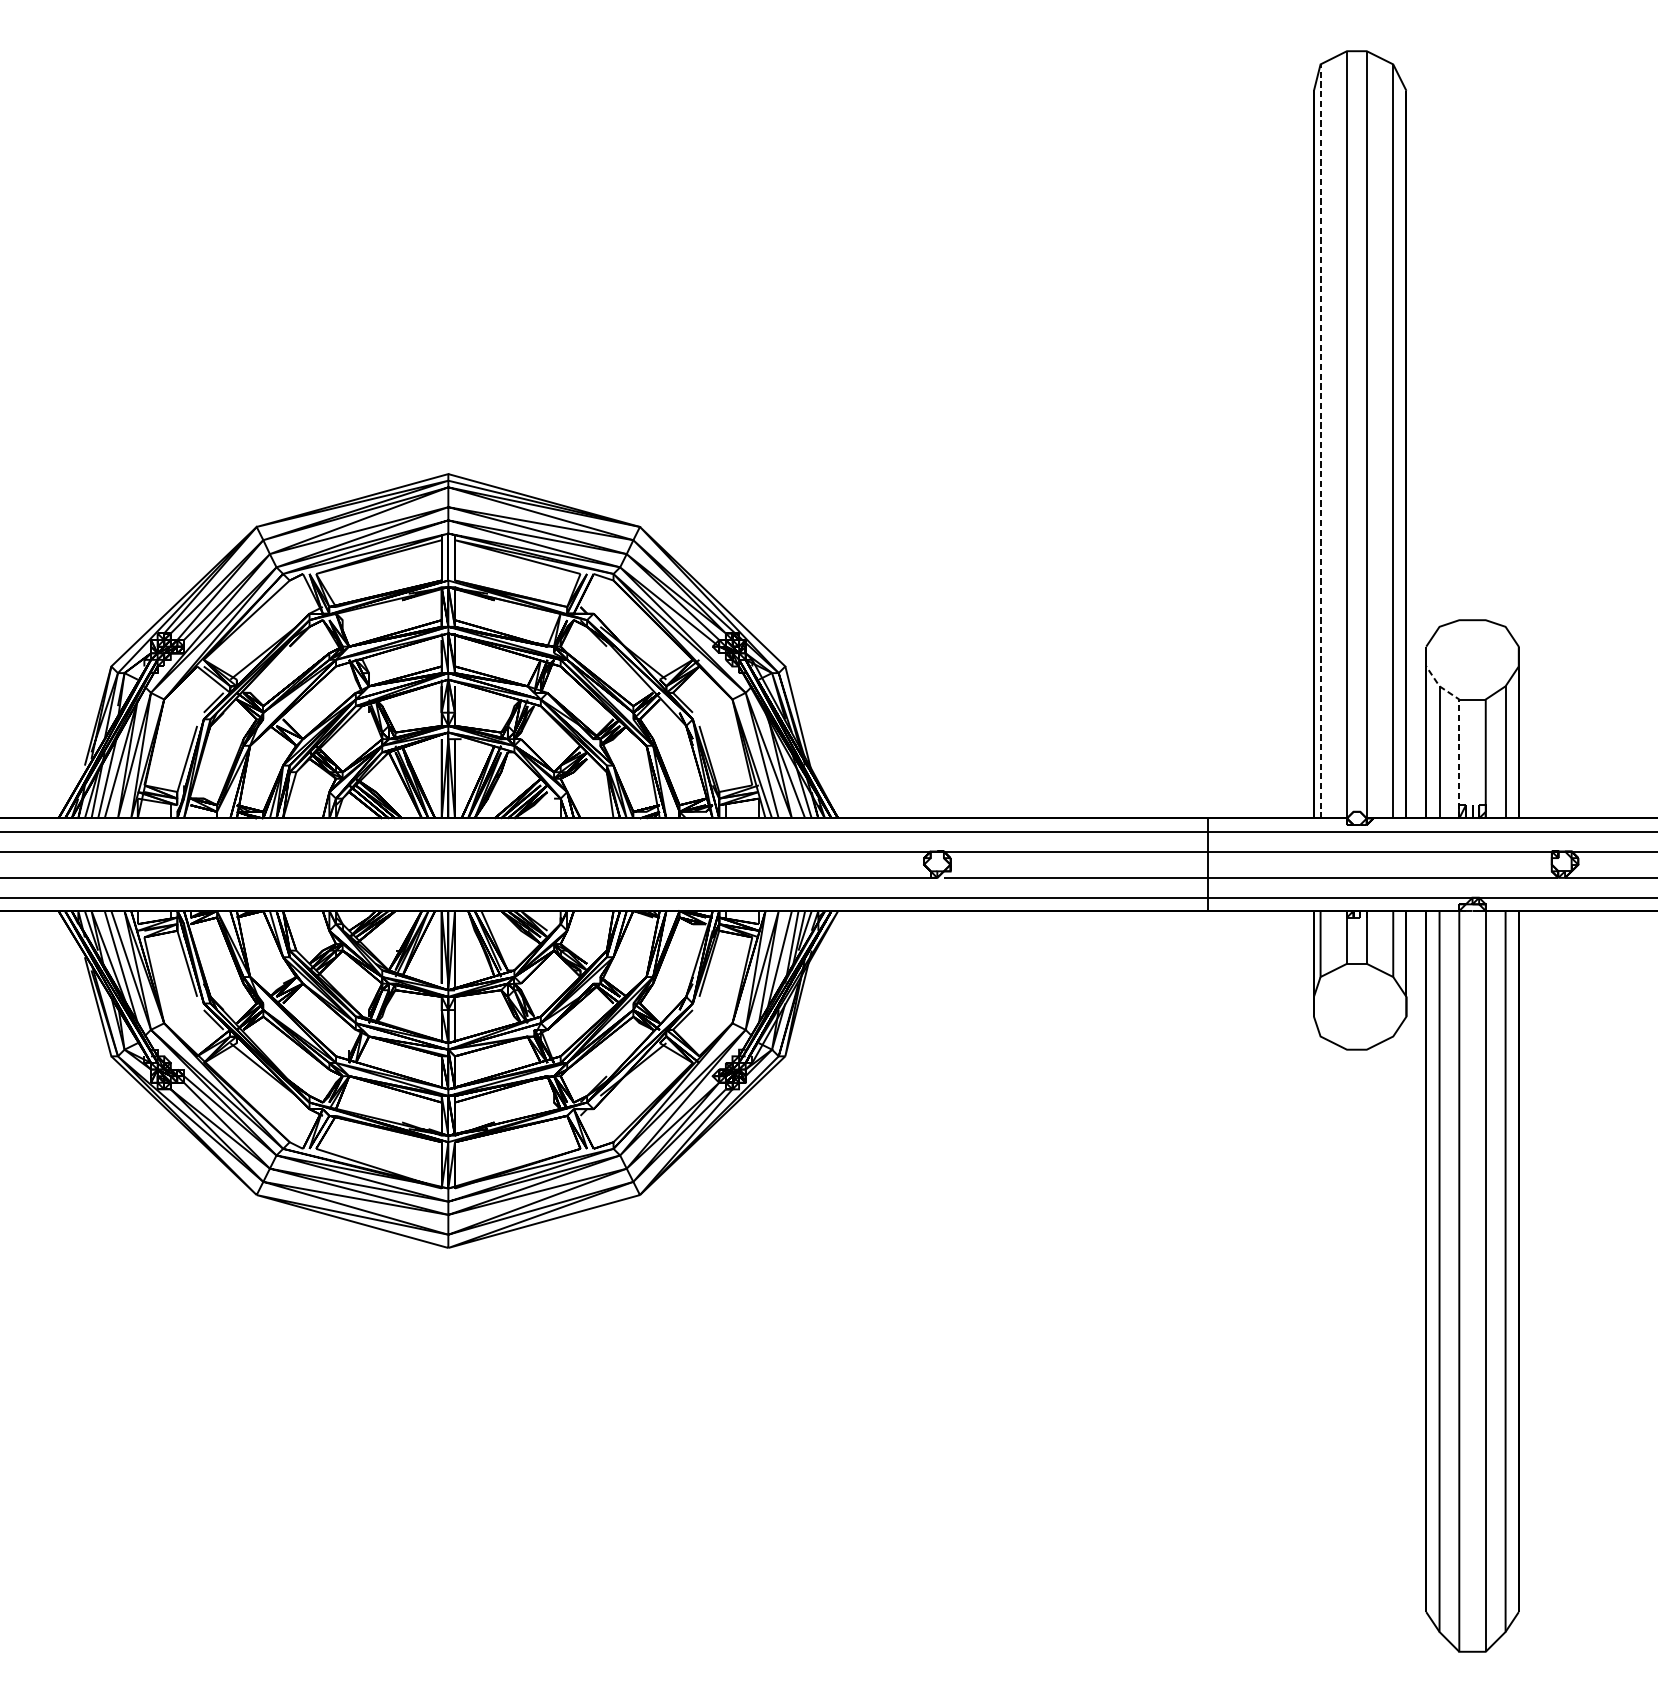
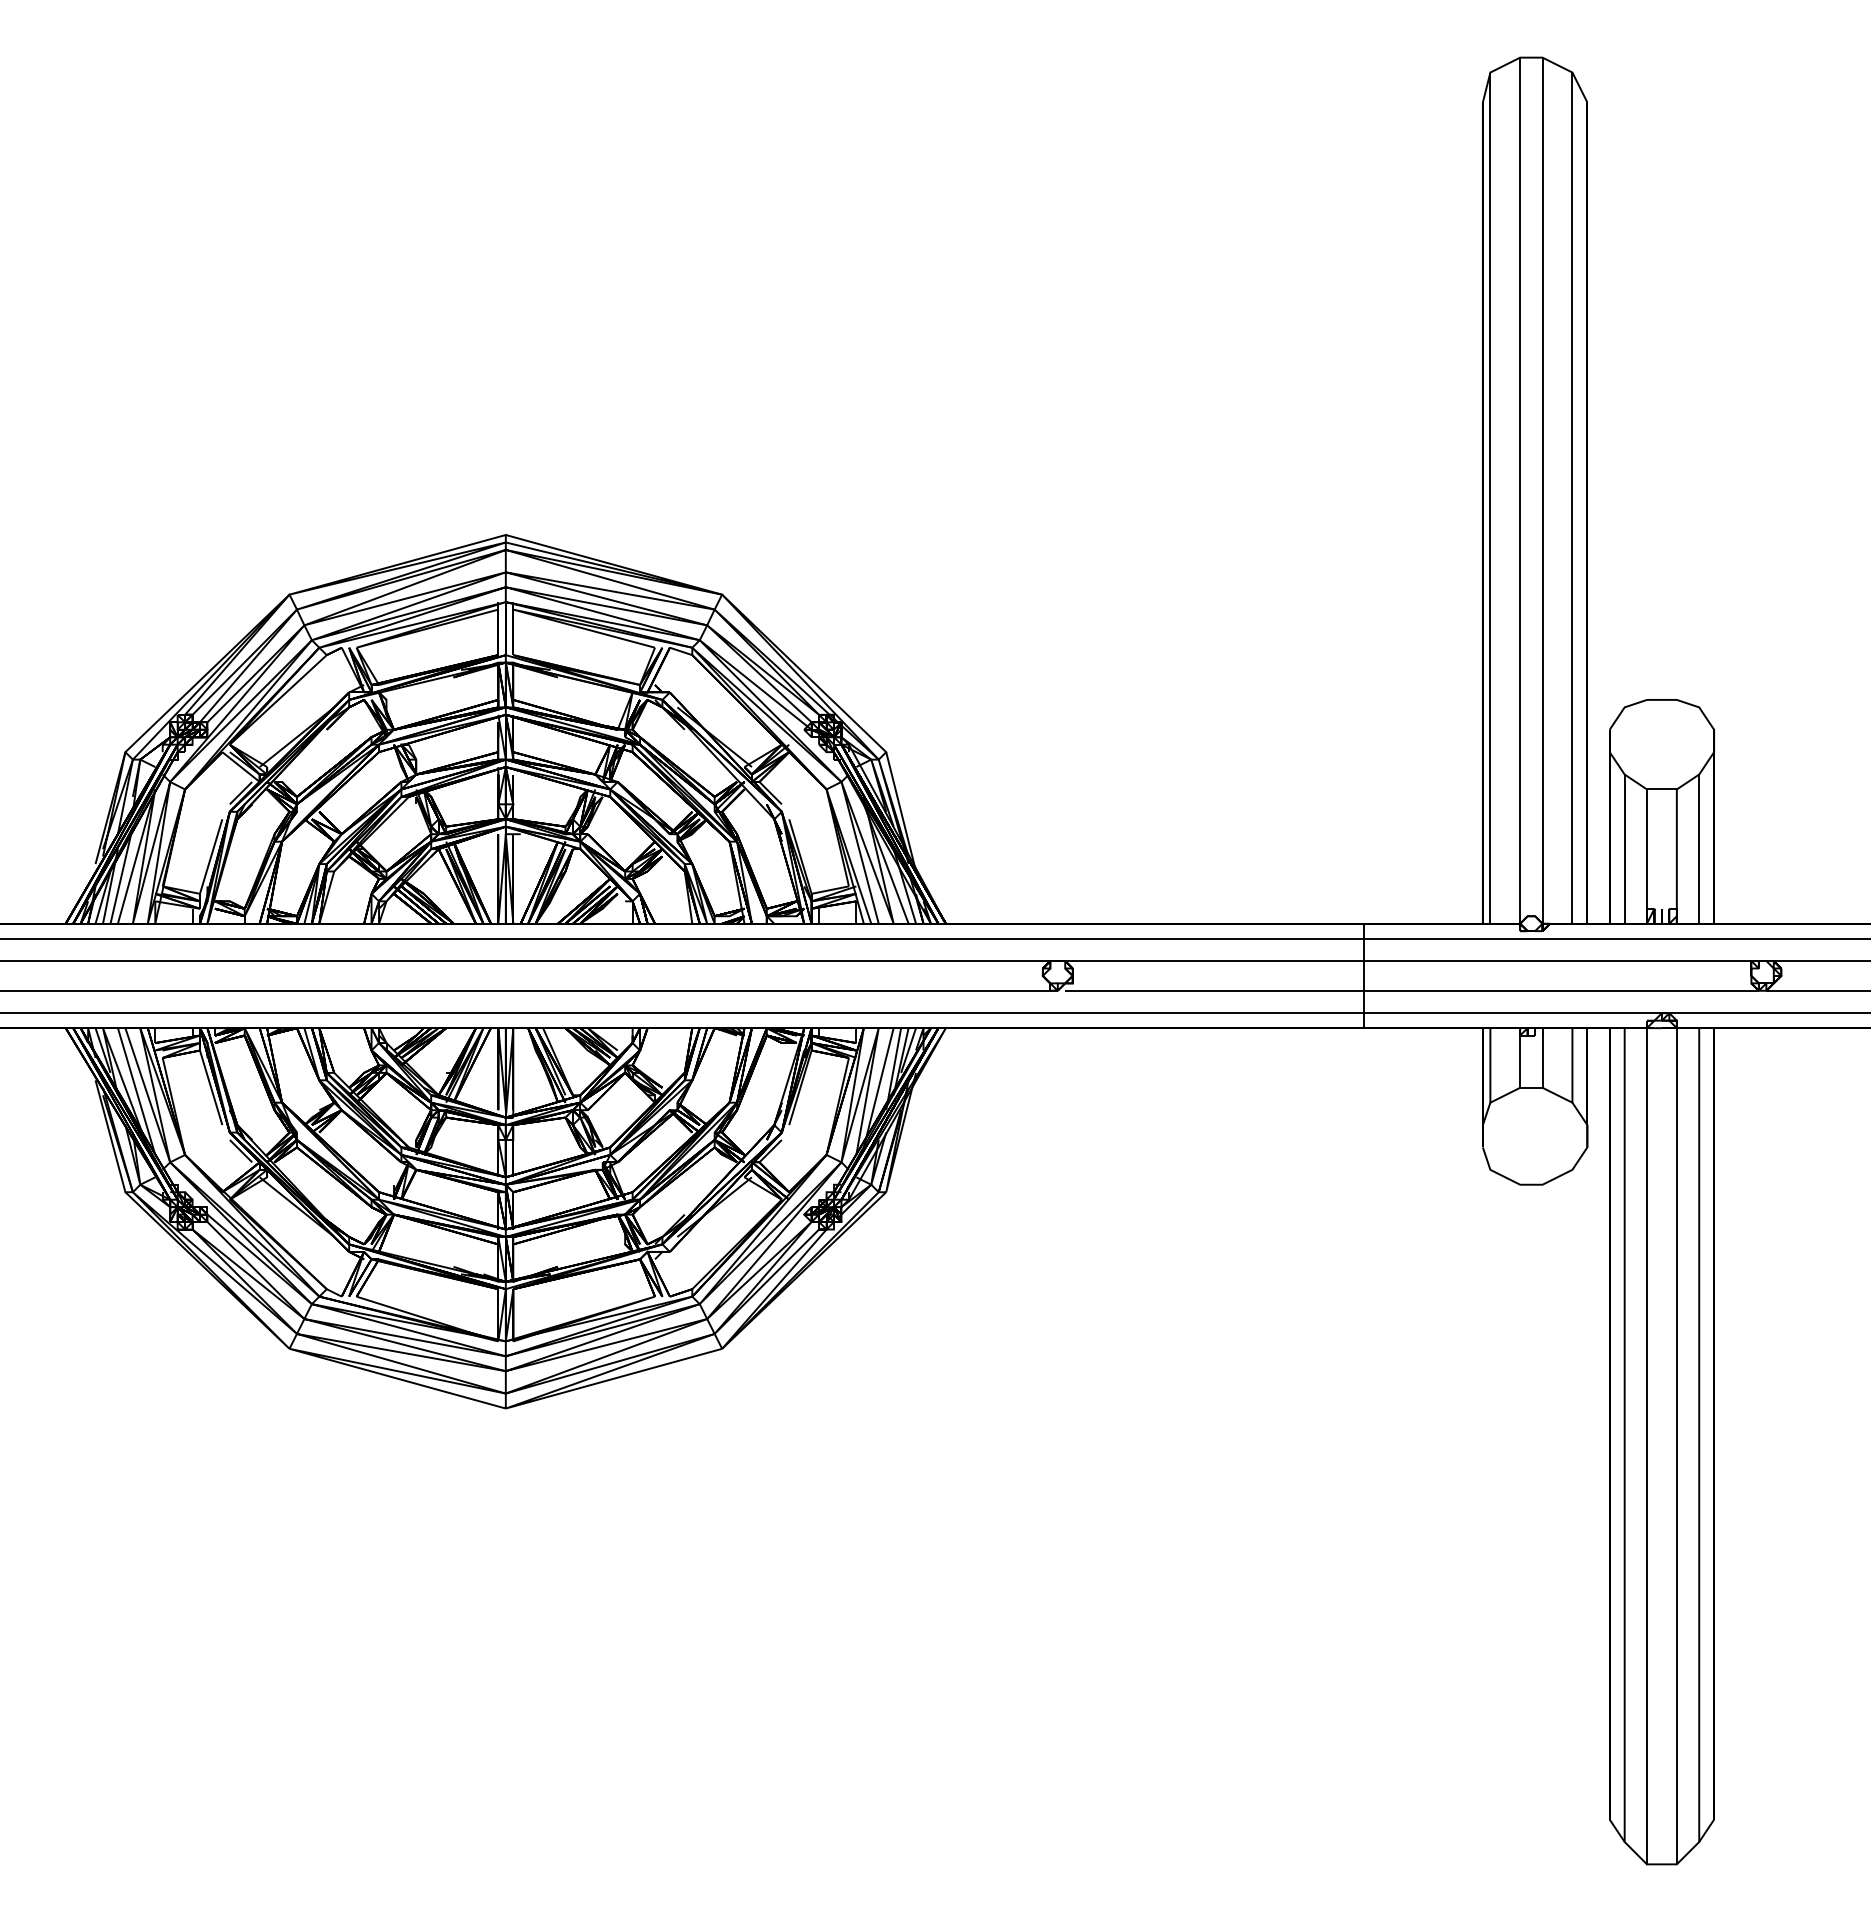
line: (1320, 441) -> (1490, 498), dashed -> solid
line: (1458, 734) -> (1646, 828), dashed -> solid

